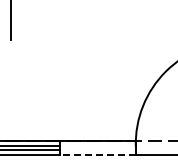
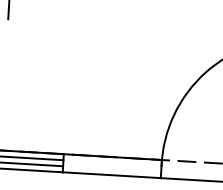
line: (97, 155) -> (111, 175), dashed -> solid

